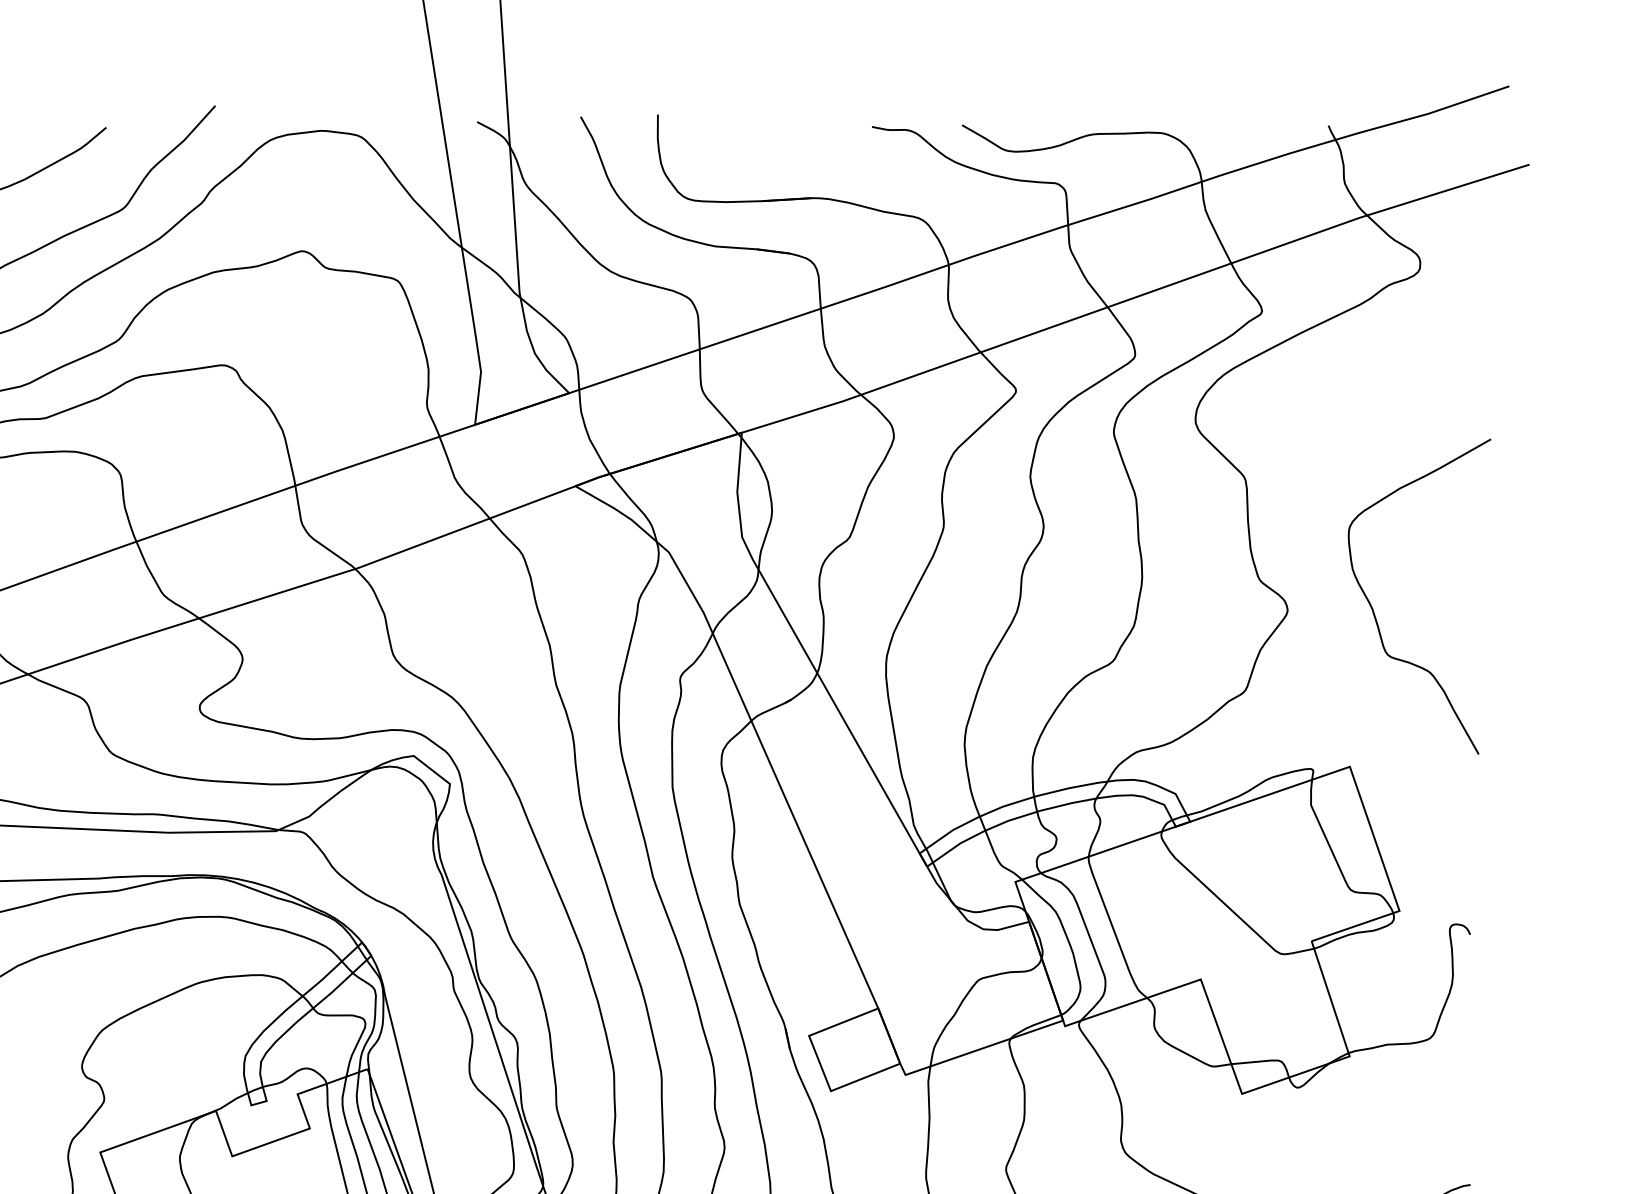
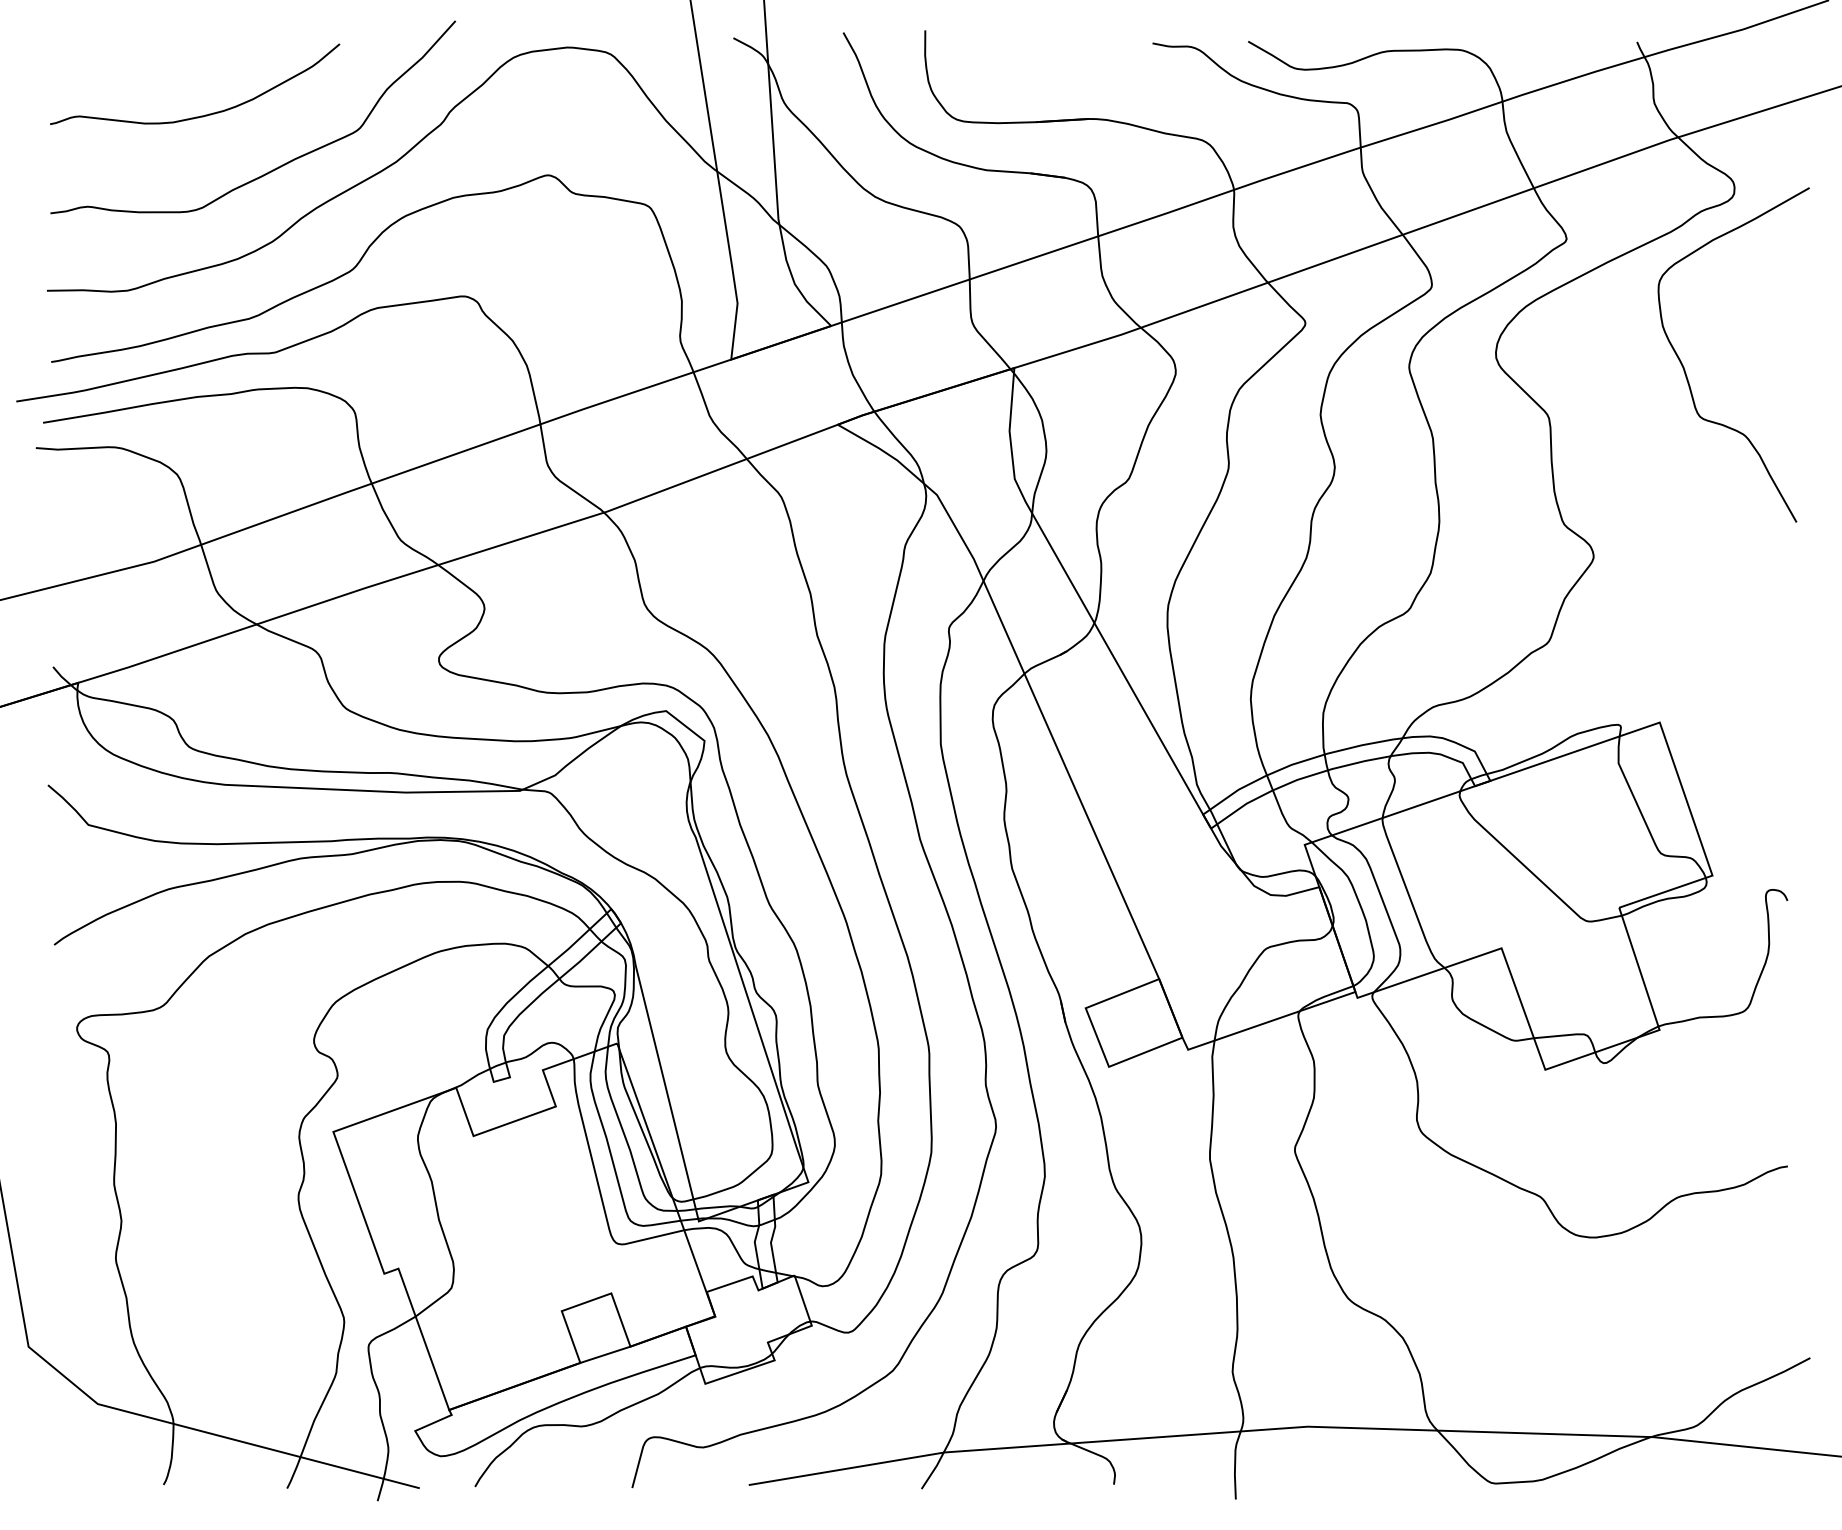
curve: (1374, 610) -> (1685, 369), moved

